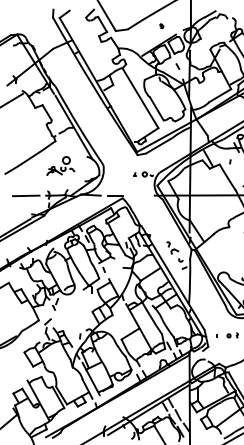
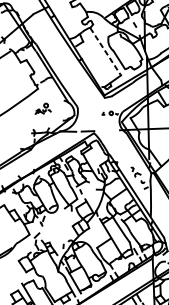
line: (140, 98) -> (105, 51), solid -> dashed
part: (60, 165) -> (42, 108), size x0.7
line: (25, 195) -> (15, 133), removed

